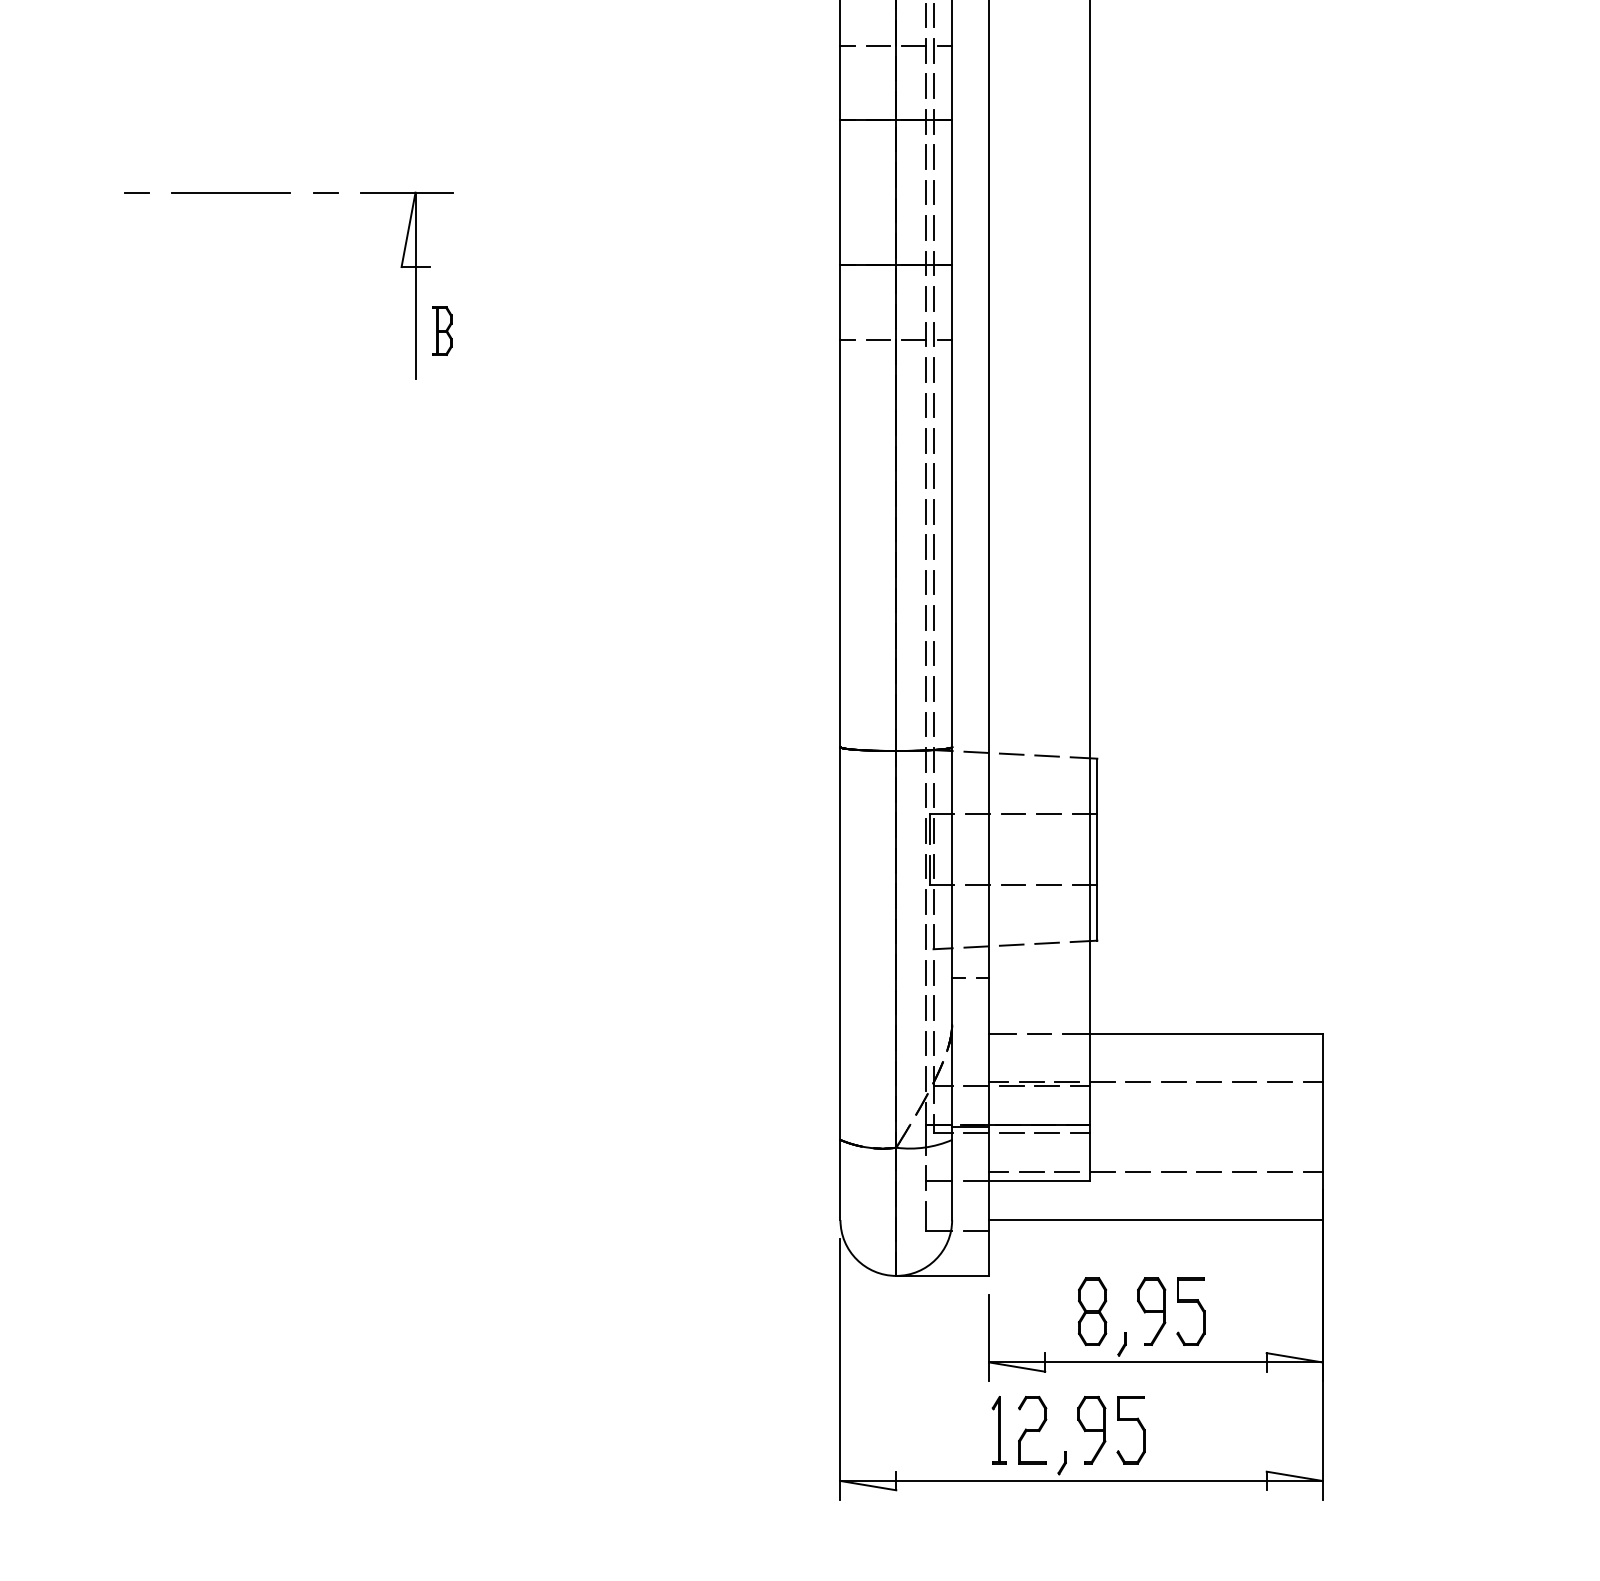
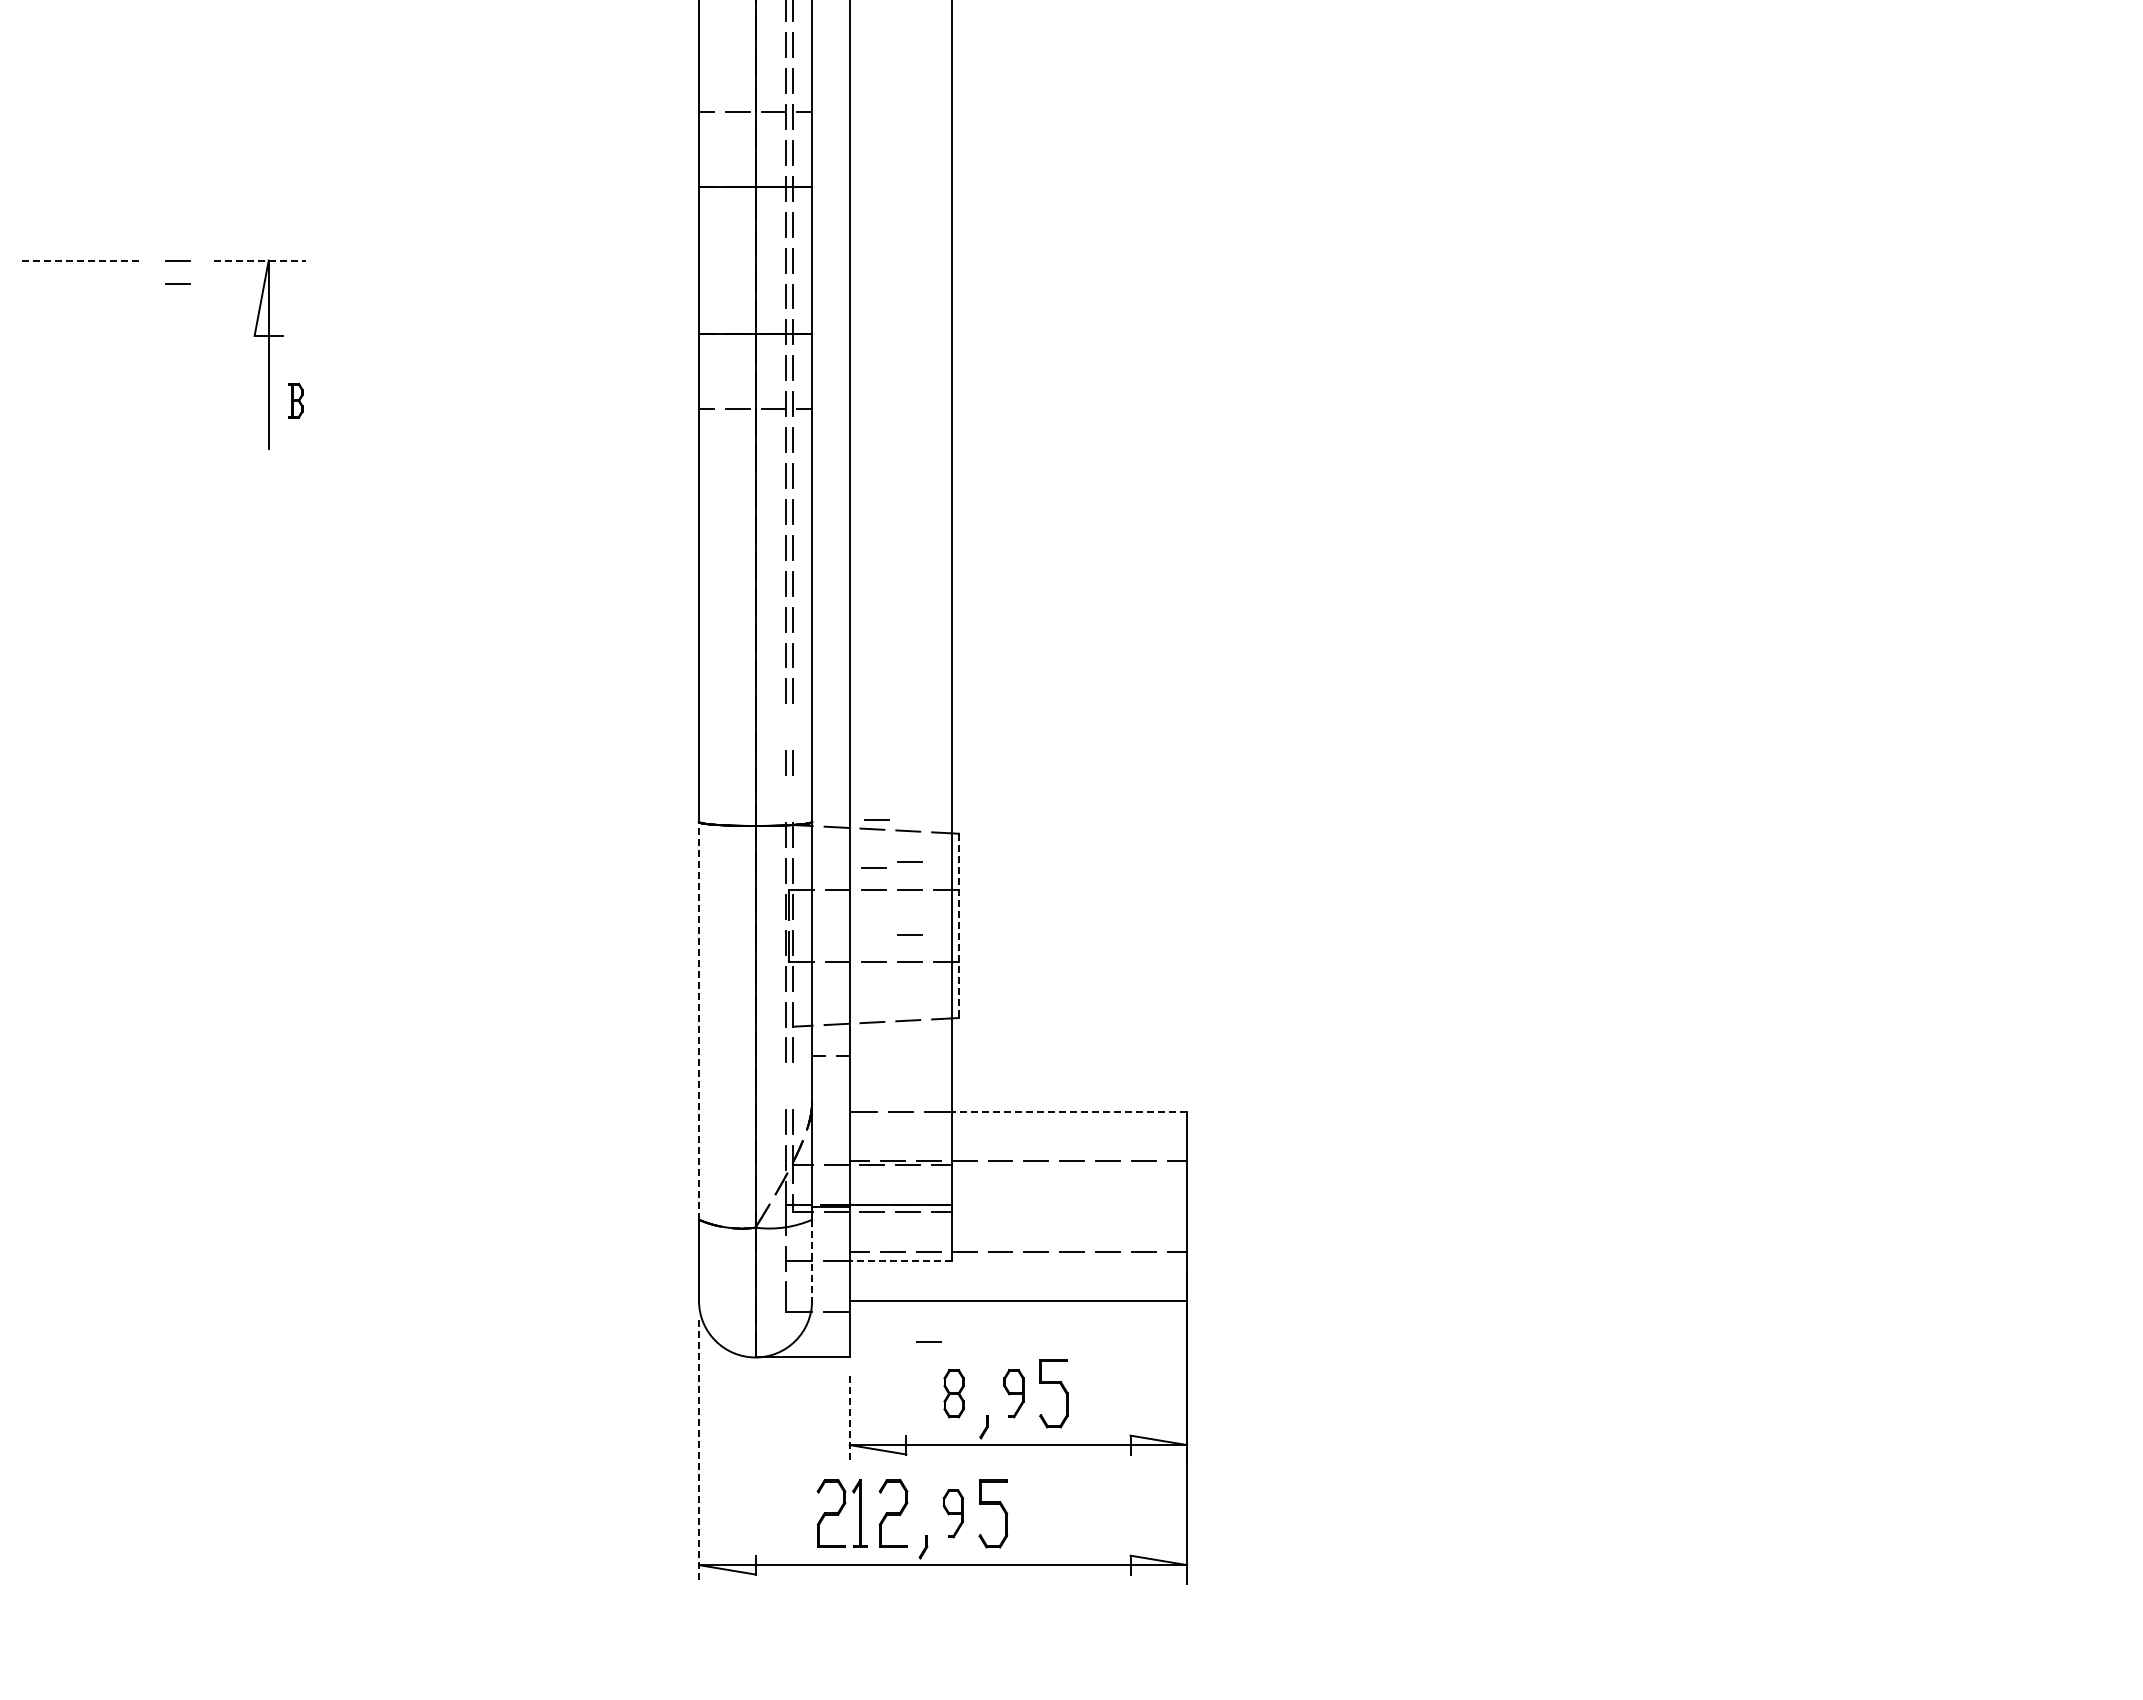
line: (231, 192) -> (82, 260), solid -> dashed
line: (407, 192) -> (260, 260), solid -> dashed
line: (325, 215) -> (177, 283), added
part: (441, 330) -> (295, 400), size x0.7
part: (929, 652) -> (789, 726), removed
part: (929, 723) -> (789, 798), removed
line: (1015, 744) -> (876, 819), added
line: (1048, 786) -> (909, 861), added
line: (1012, 792) -> (873, 867), added
line: (1097, 850) -> (959, 926), solid -> dashed
line: (1048, 858) -> (909, 934), added
line: (840, 943) -> (699, 1020), solid -> dashed
part: (929, 1007) -> (789, 1085), removed
line: (1206, 1033) -> (1069, 1112), solid -> dashed
line: (952, 1180) -> (812, 1260), solid -> dashed
line: (1039, 1181) -> (900, 1261), solid -> dashed
line: (1067, 1260) -> (928, 1341), added
part: (1091, 1311) -> (953, 1393), size x0.7
part: (1151, 1311) -> (1013, 1393), size x0.7
line: (989, 1338) -> (849, 1420), solid -> dashed
line: (840, 1369) -> (699, 1452), solid -> dashed
part: (971, 1430) -> (831, 1513), added
part: (1091, 1430) -> (953, 1513), size x0.7

